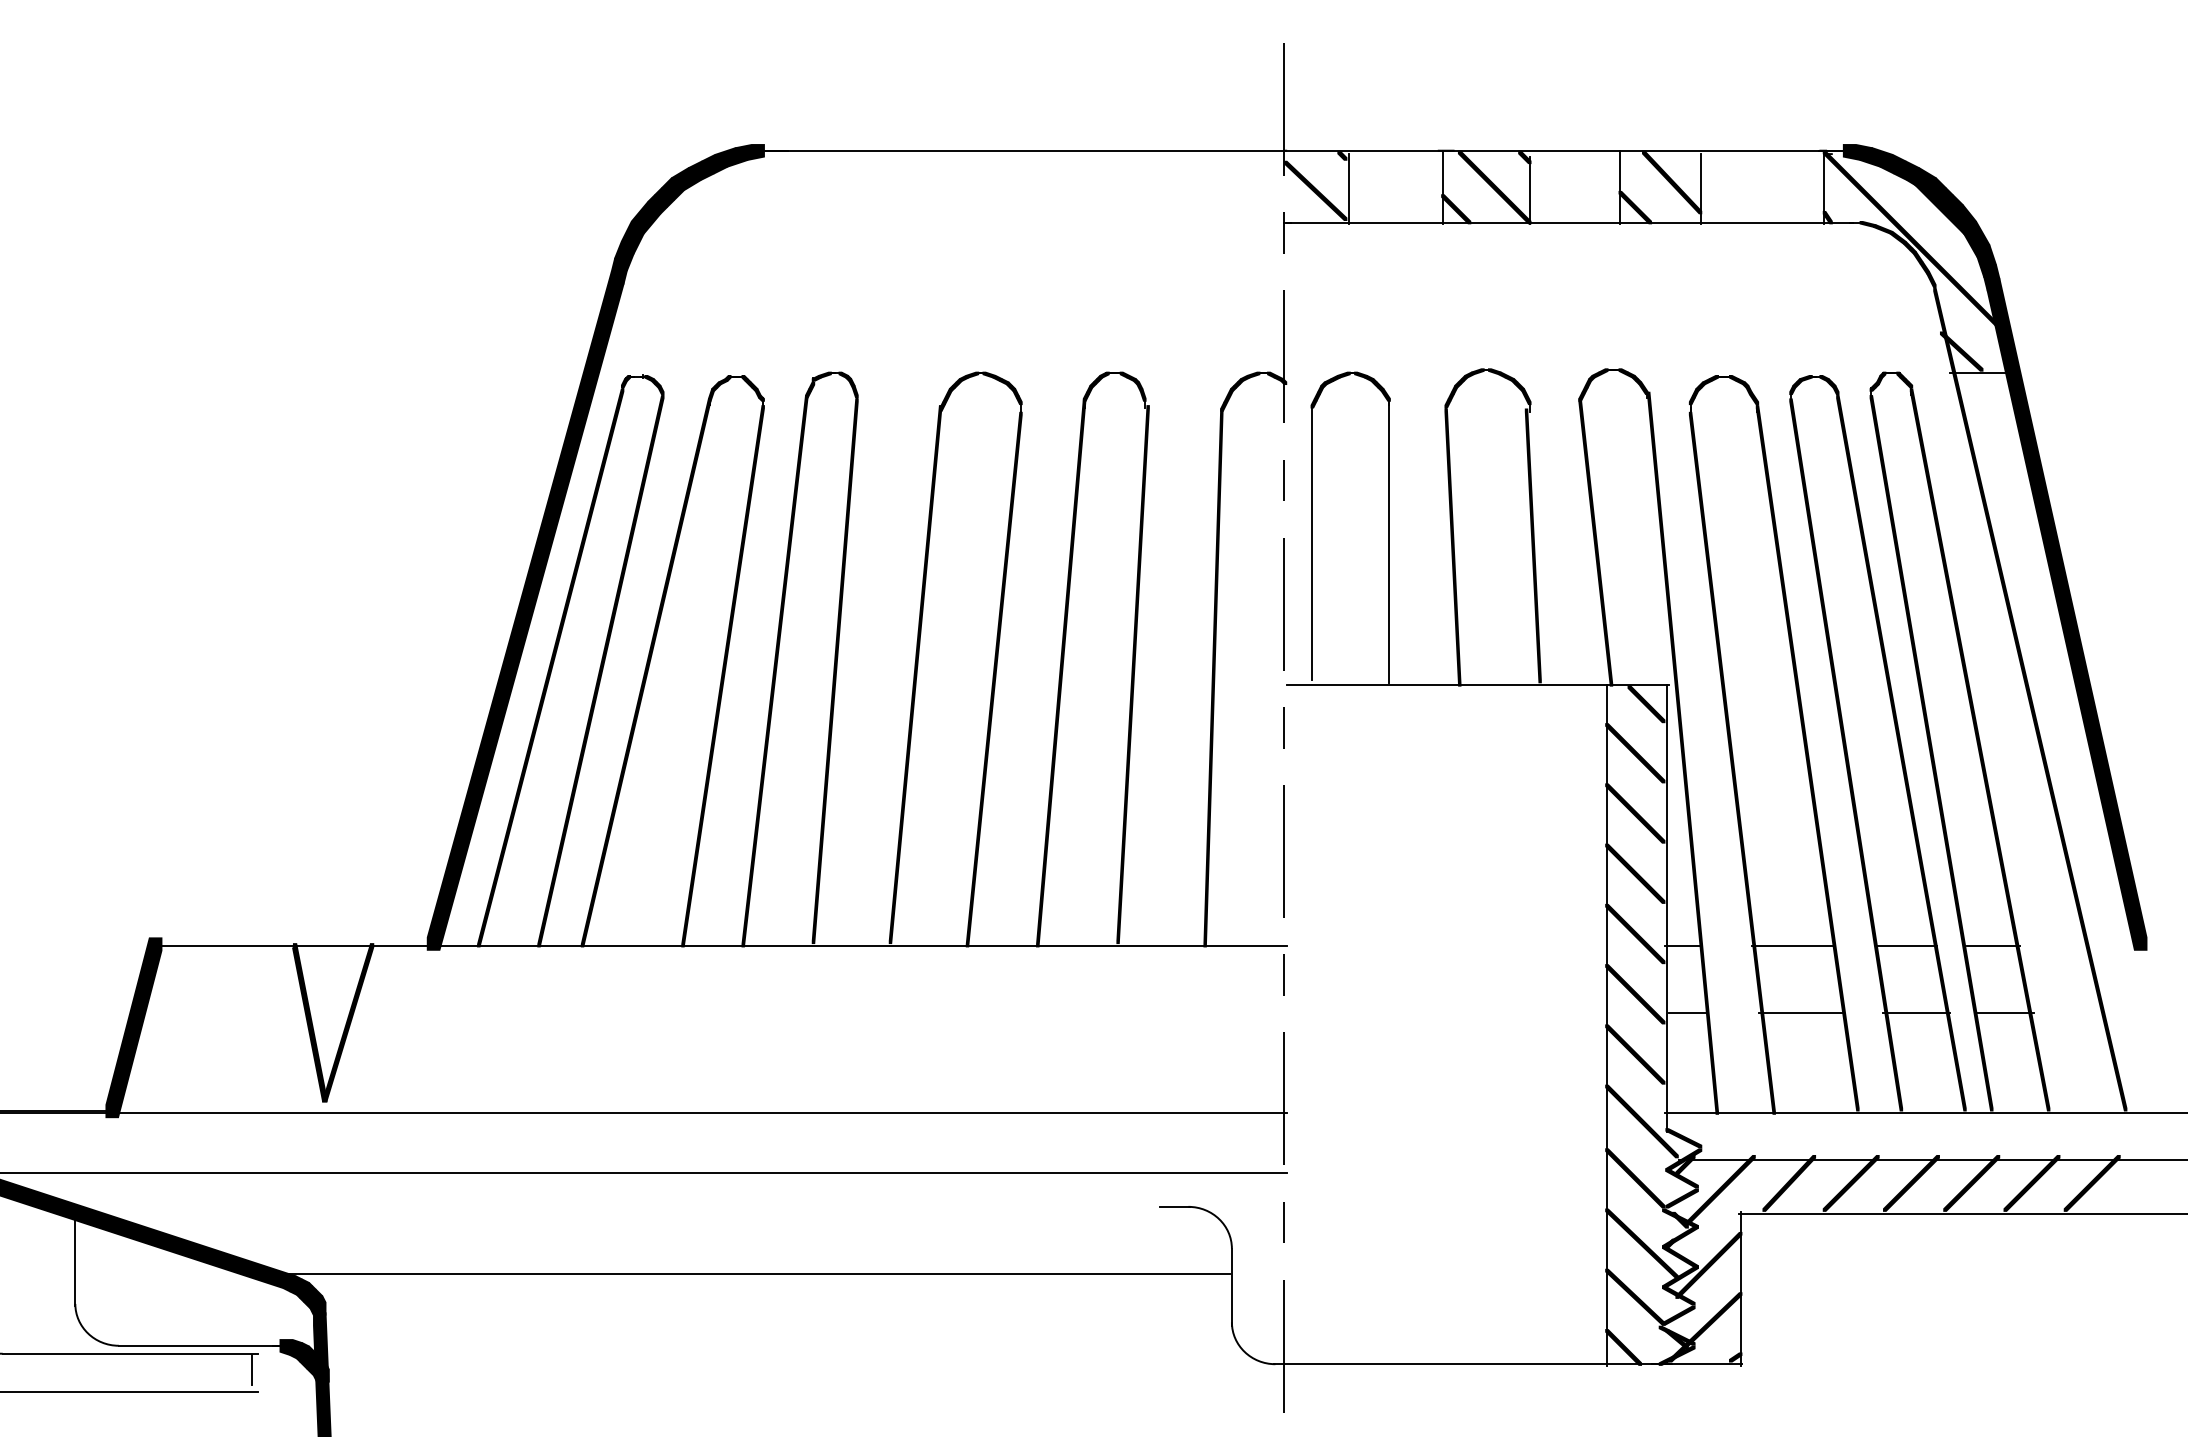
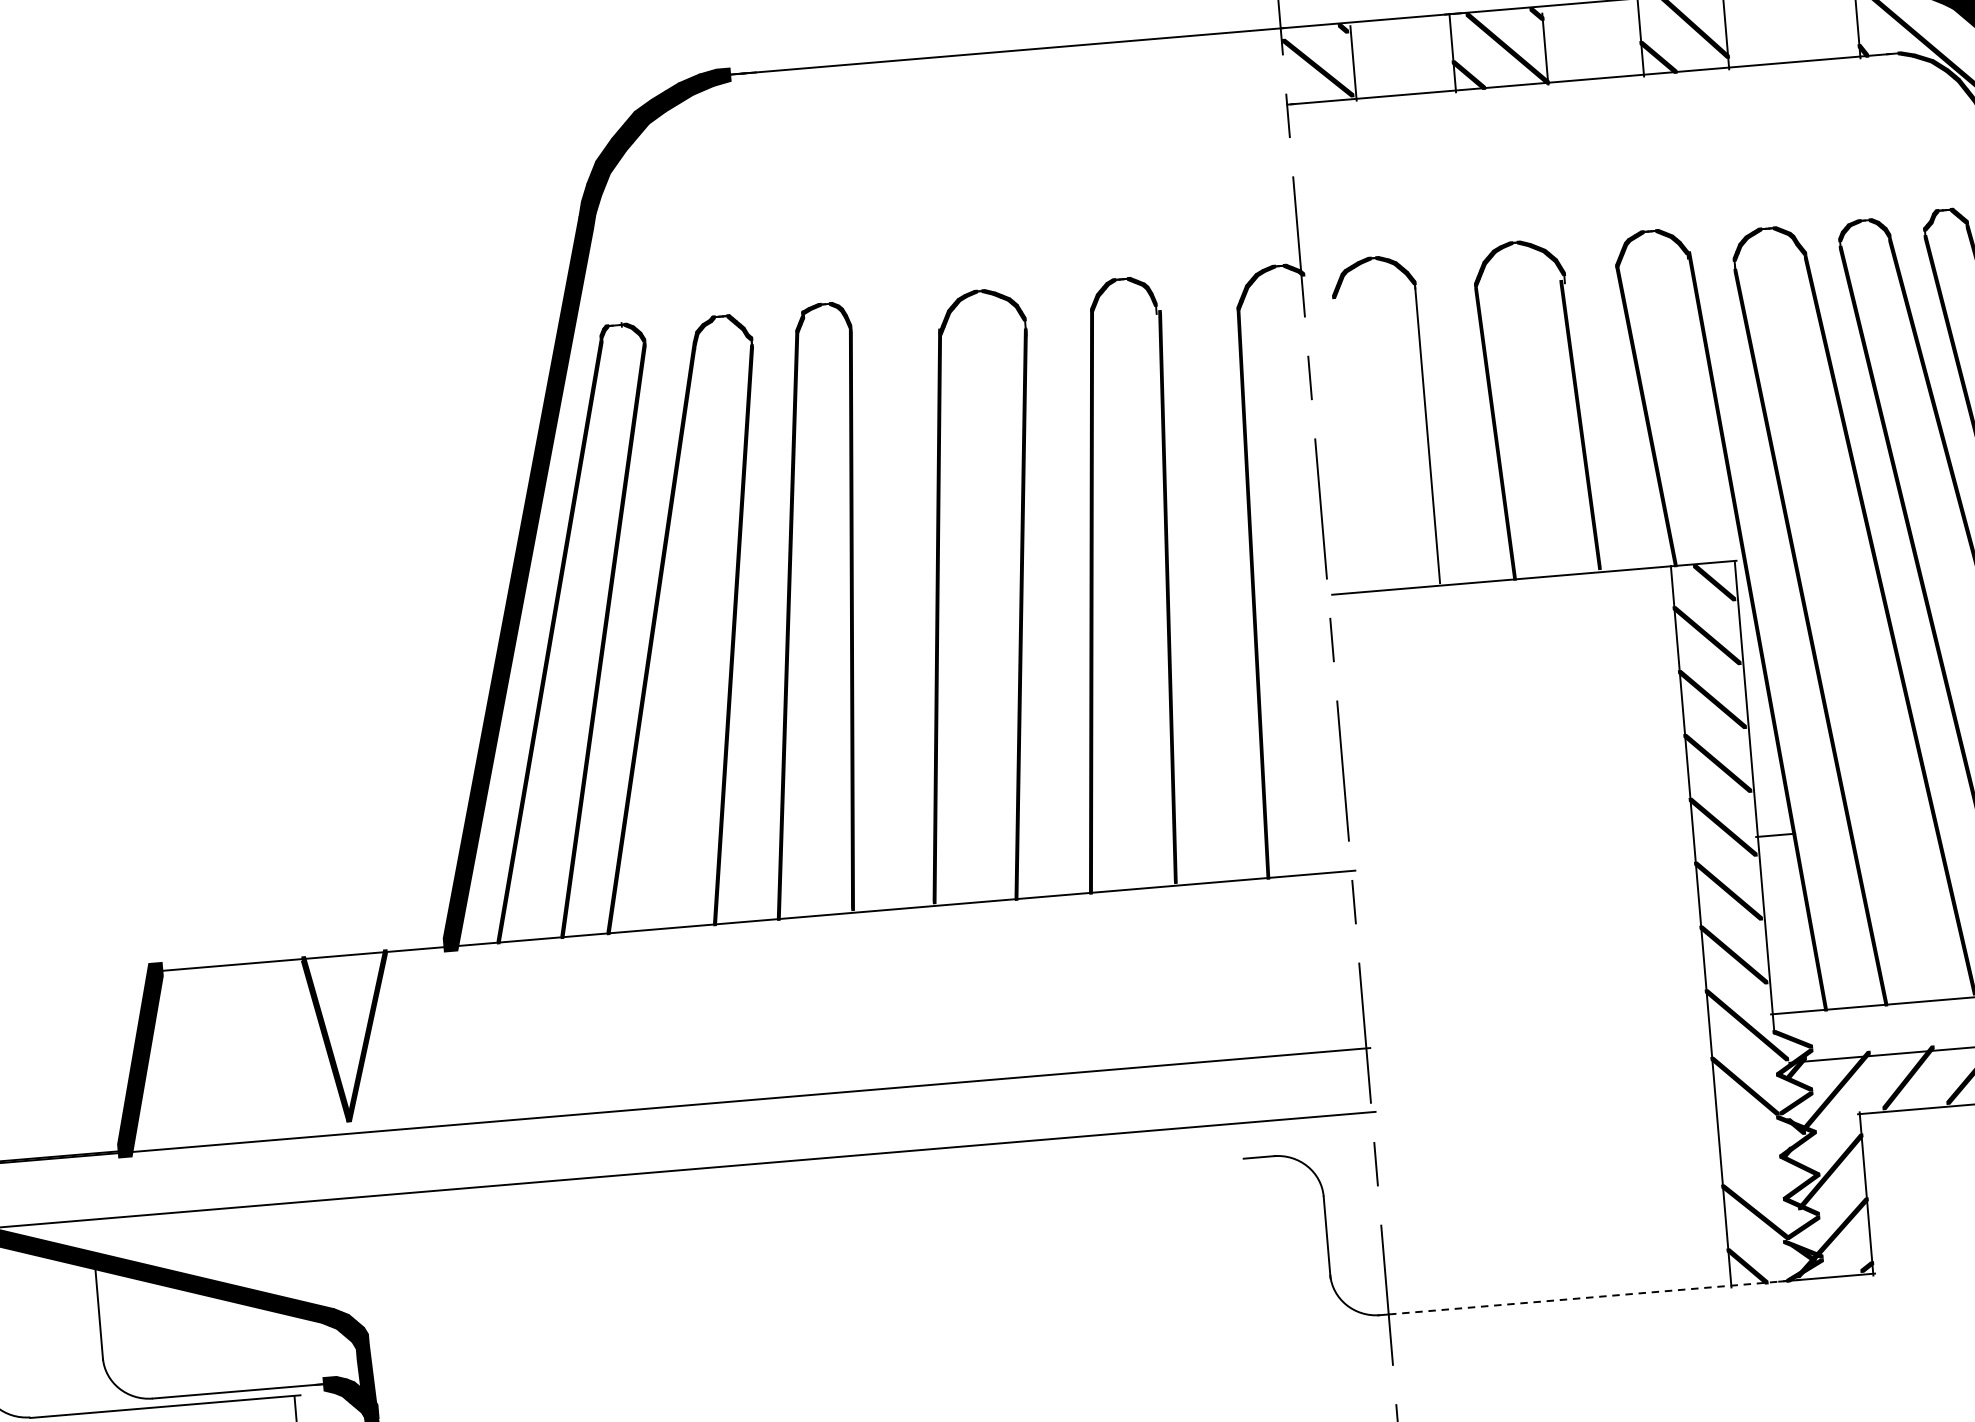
line: (1312, 543) -> (1346, 442), removed
line: (1792, 945) -> (1890, 825), removed
line: (1686, 1012) -> (1784, 905), removed
line: (1800, 1012) -> (1905, 895), removed
fill: (1641, 1243) -> (1757, 1154), removed
line: (743, 1273) -> (808, 1266), removed
line: (1478, 1364) -> (1595, 1297), solid -> dashed

